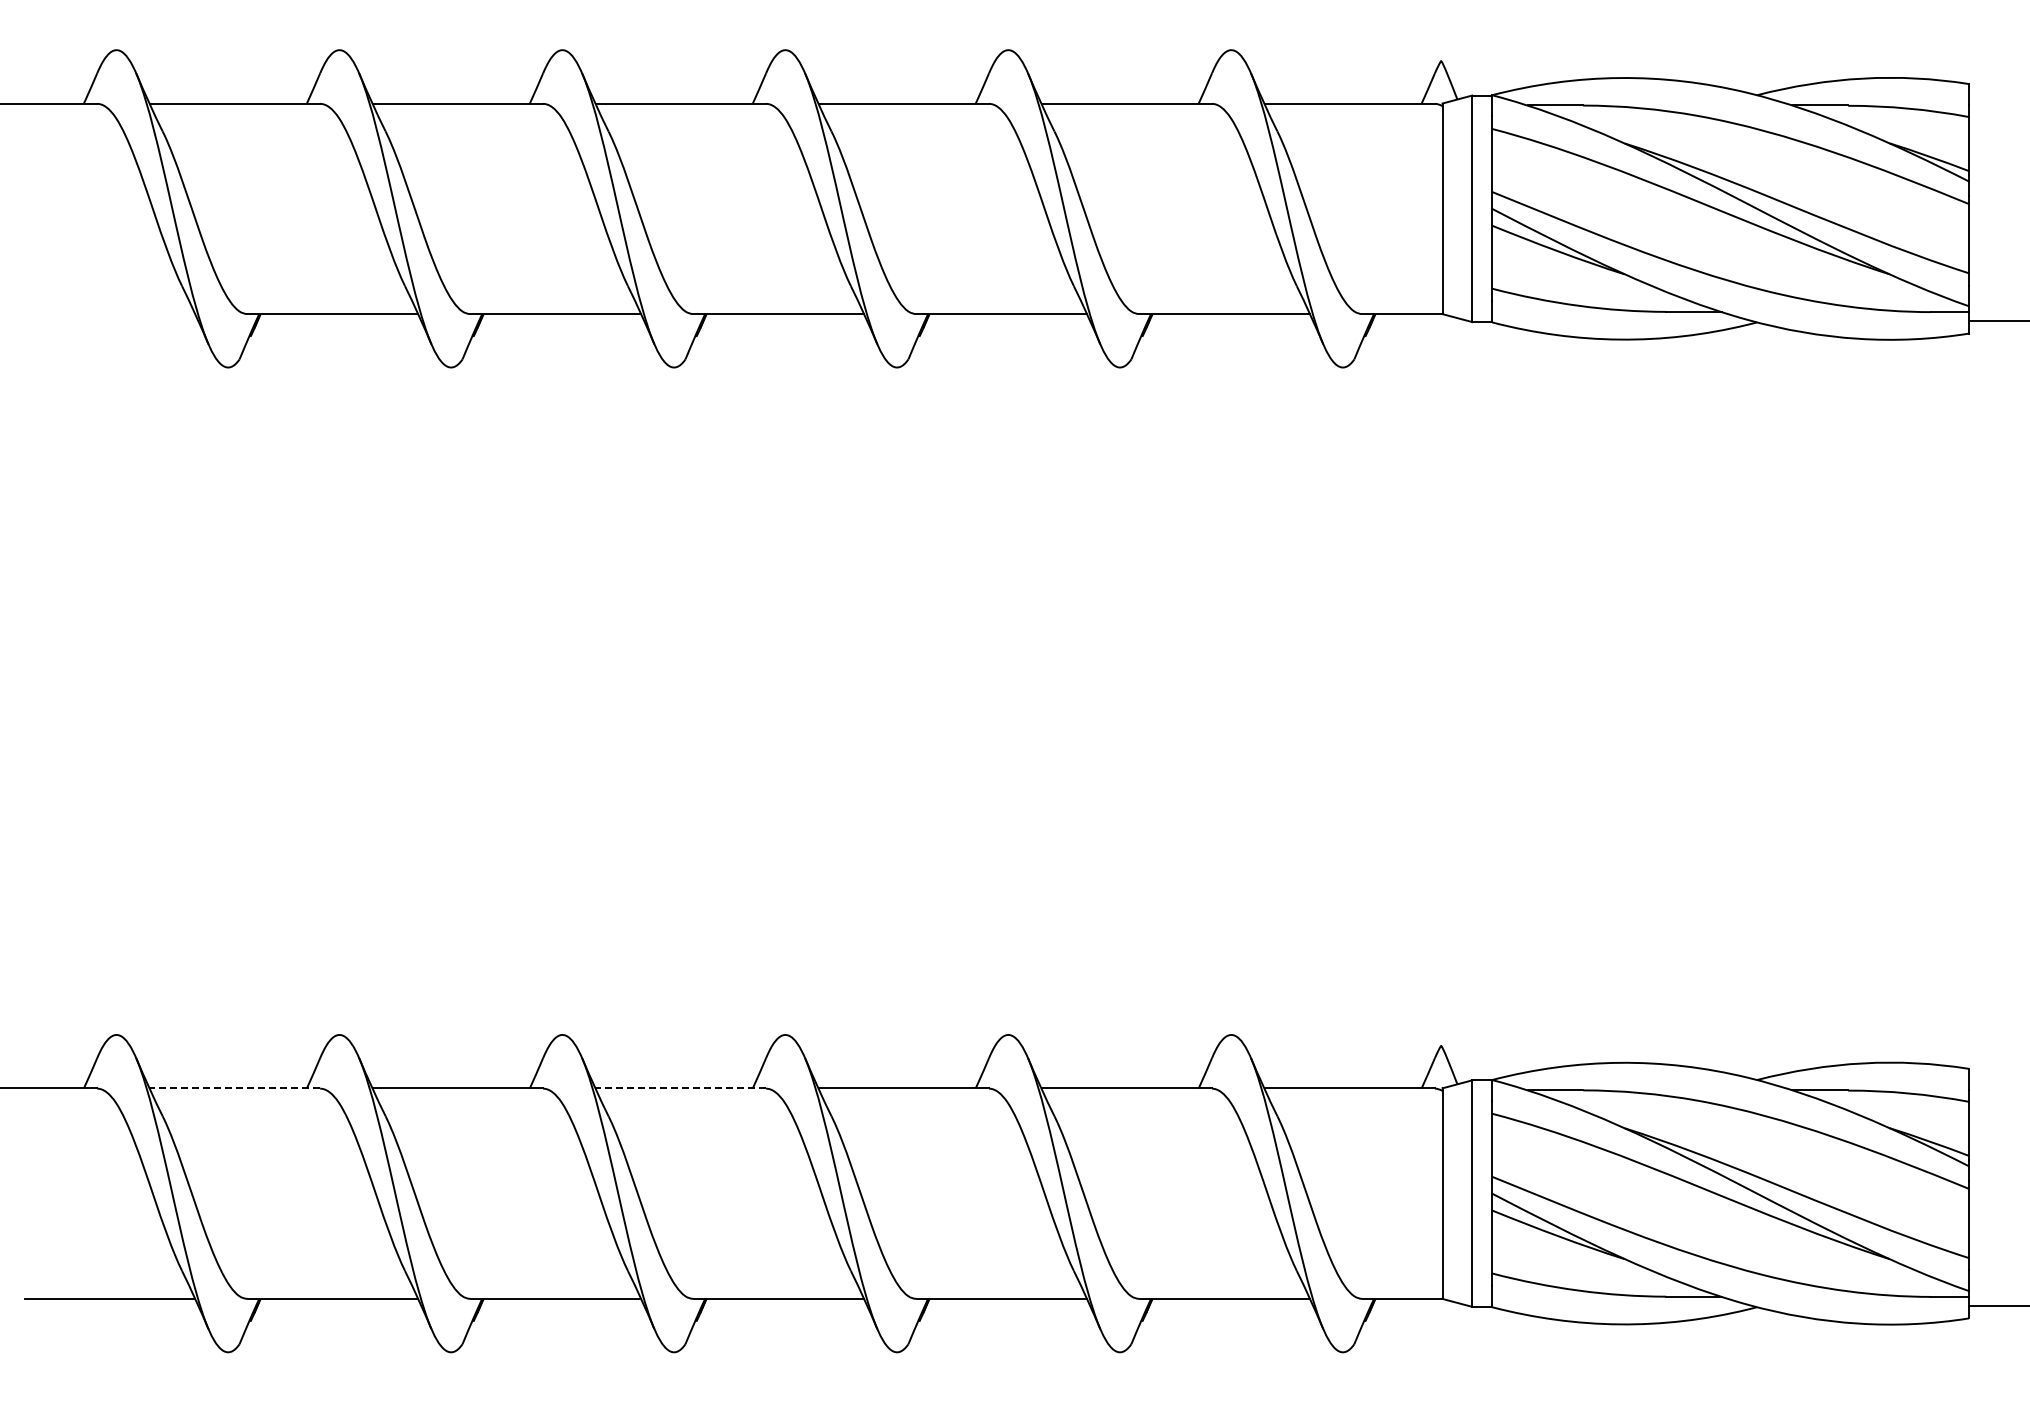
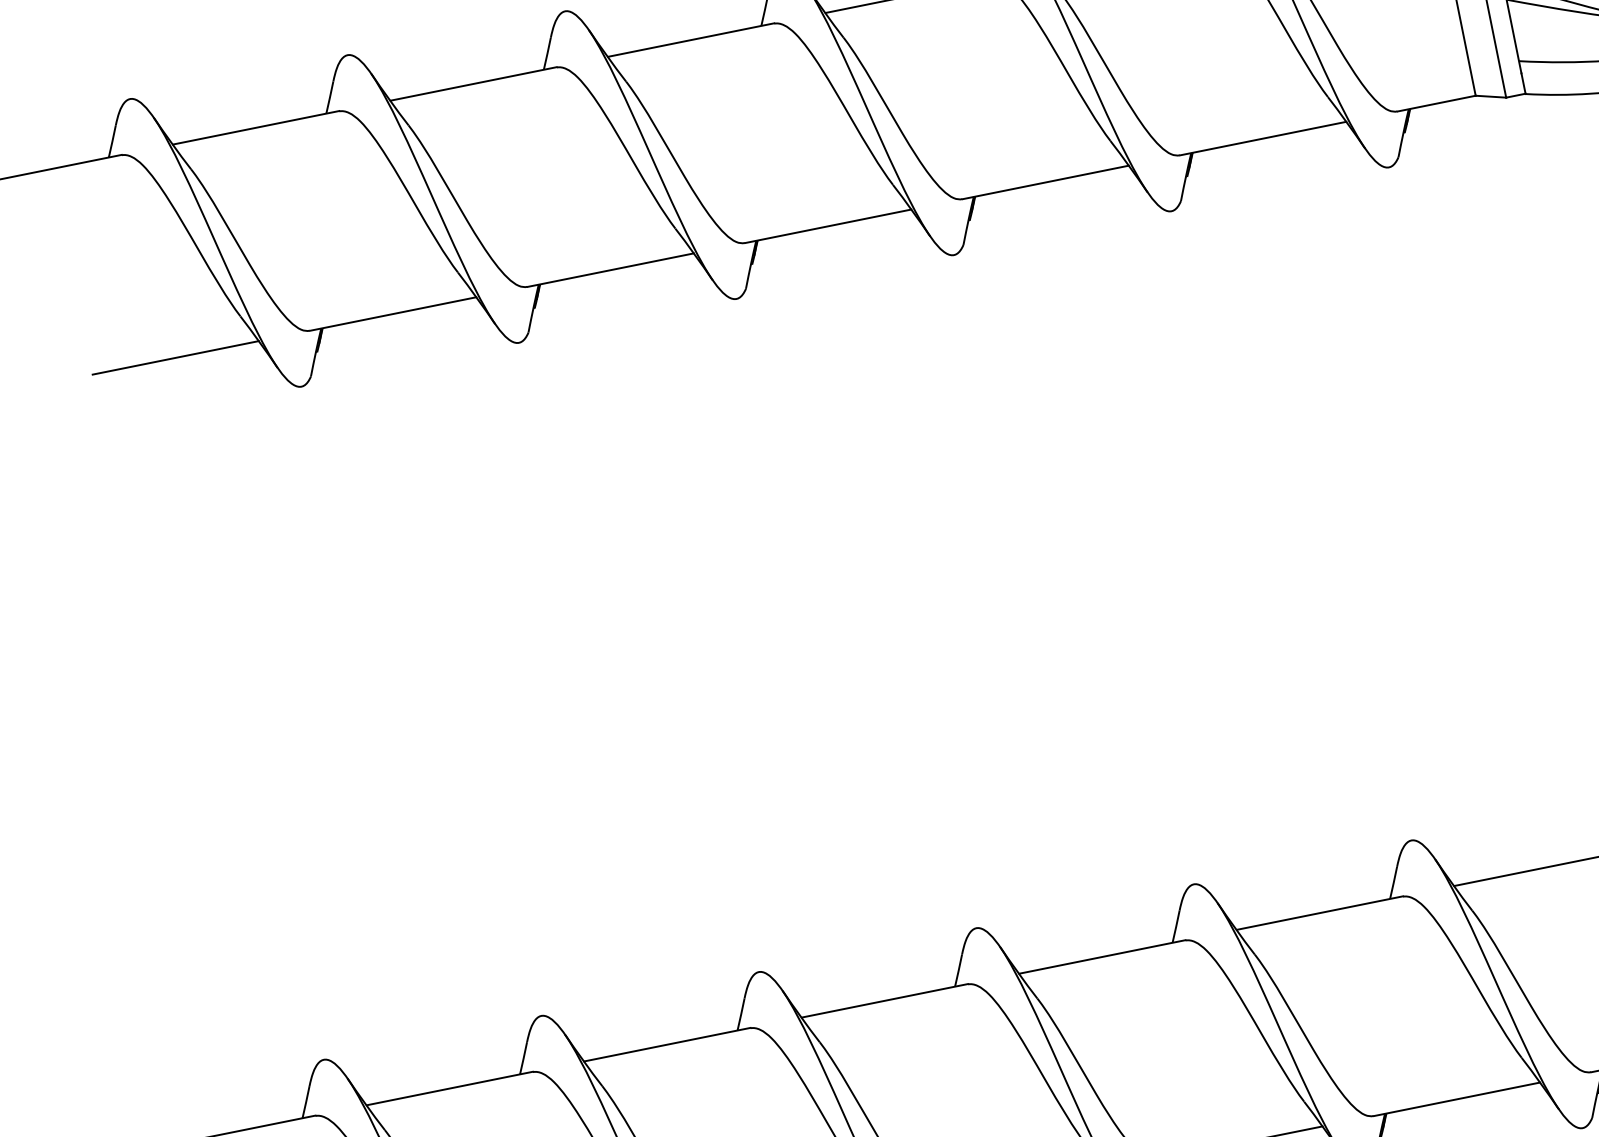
line: (109, 314) -> (175, 358), added
line: (234, 1088) -> (449, 1088), dashed -> solid
line: (680, 1088) -> (884, 1001), dashed -> solid

